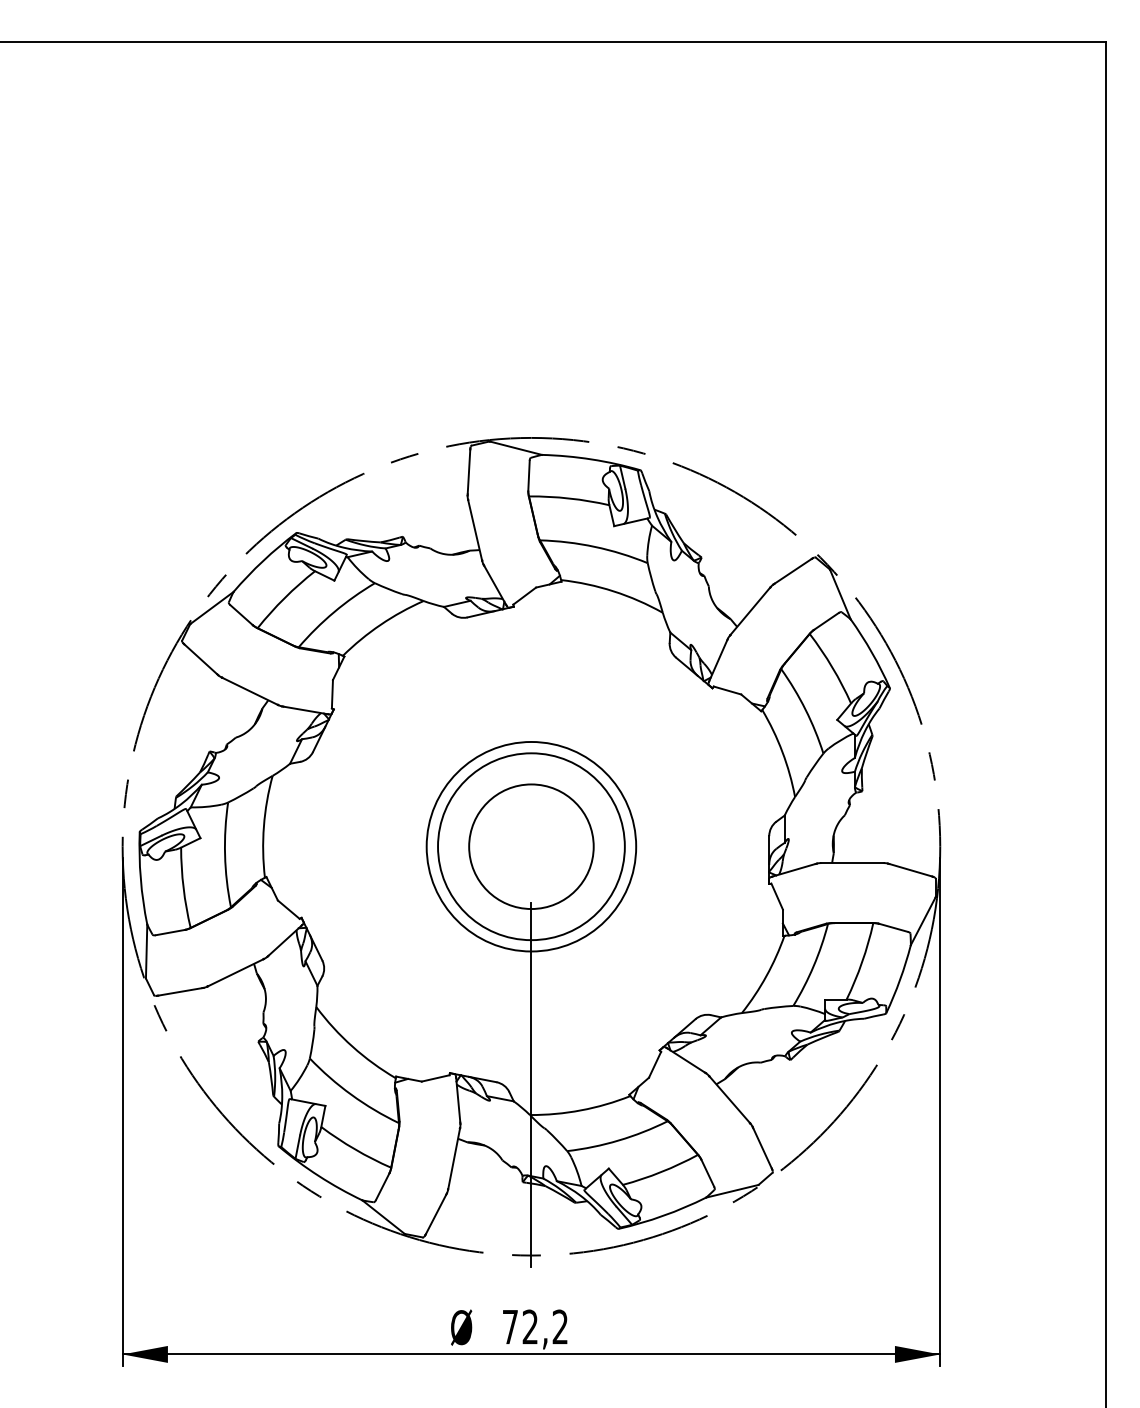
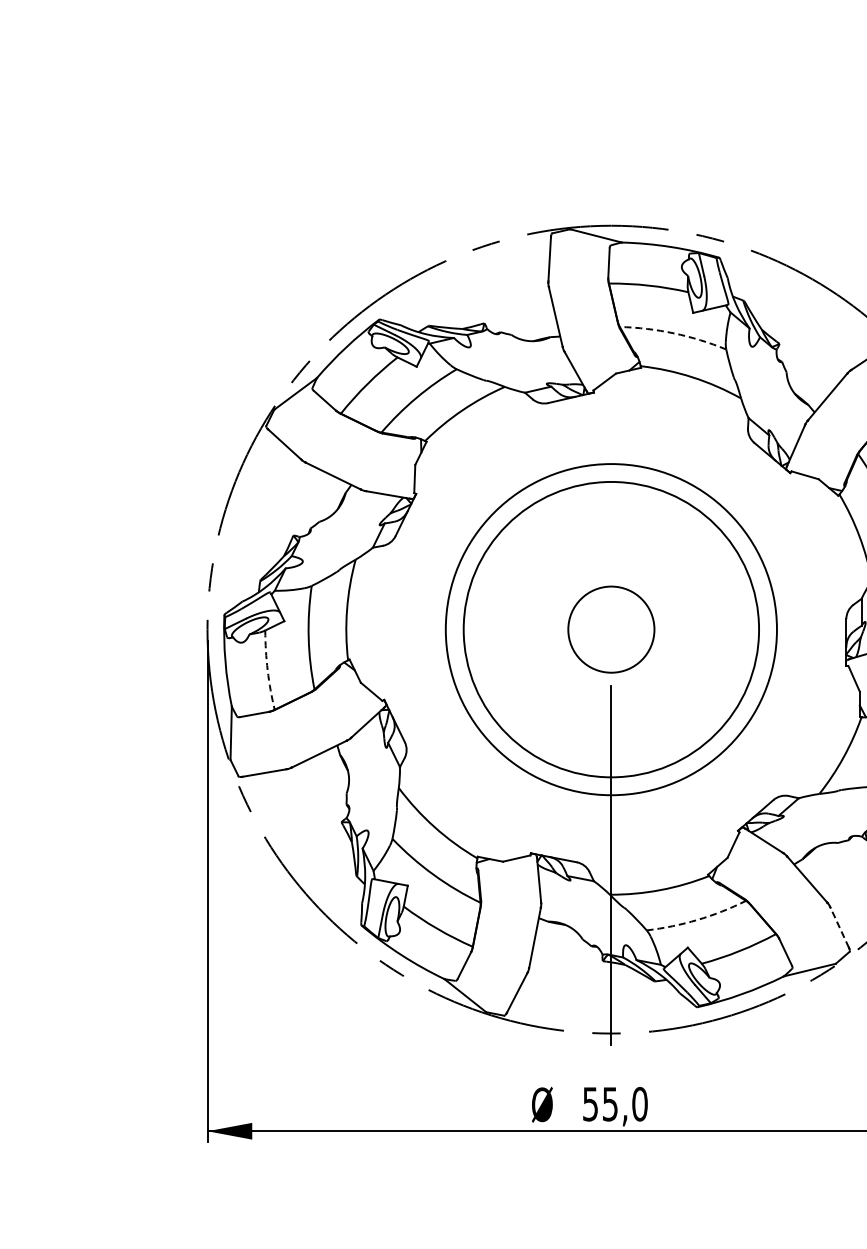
arc: (594, 546) -> (673, 333), solid -> dashed
circle: (531, 846) -> (611, 629), size x0.7
circle: (531, 846) -> (611, 629), size x1.6
circle: (531, 846) -> (611, 629), size x1.6
arc: (183, 888) -> (267, 670), solid -> dashed
arc: (618, 1140) -> (697, 919), solid -> dashed
line: (762, 1147) -> (839, 926), solid -> dashed
text: (535, 1326) -> (615, 1103), 72,2 -> 55,0

